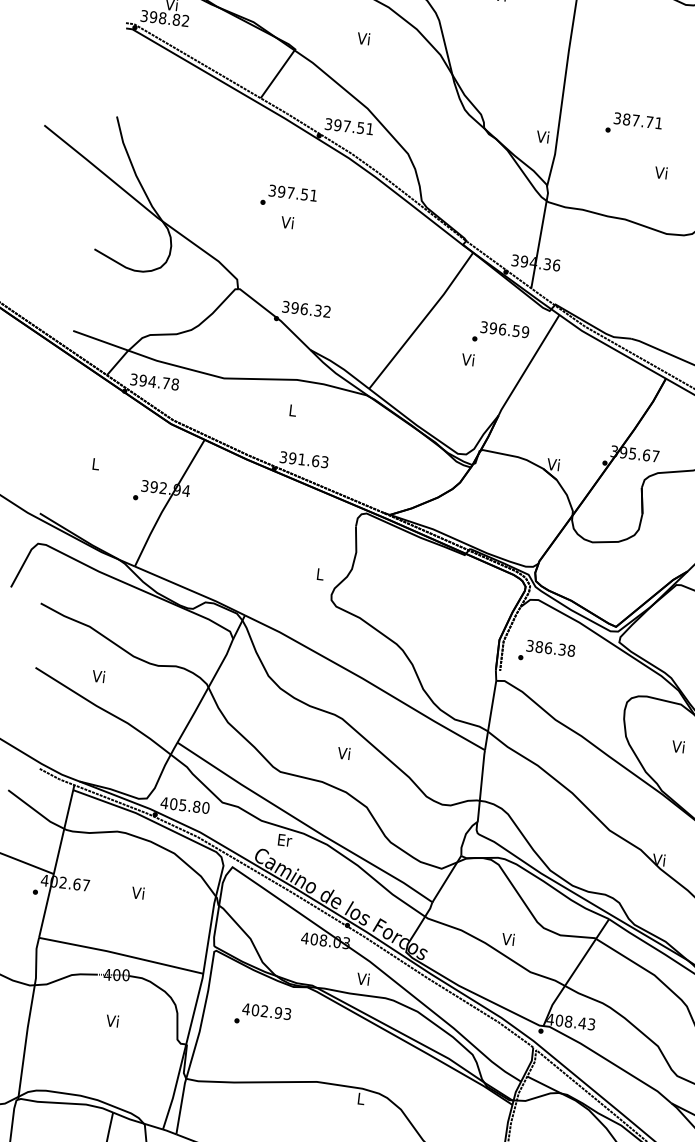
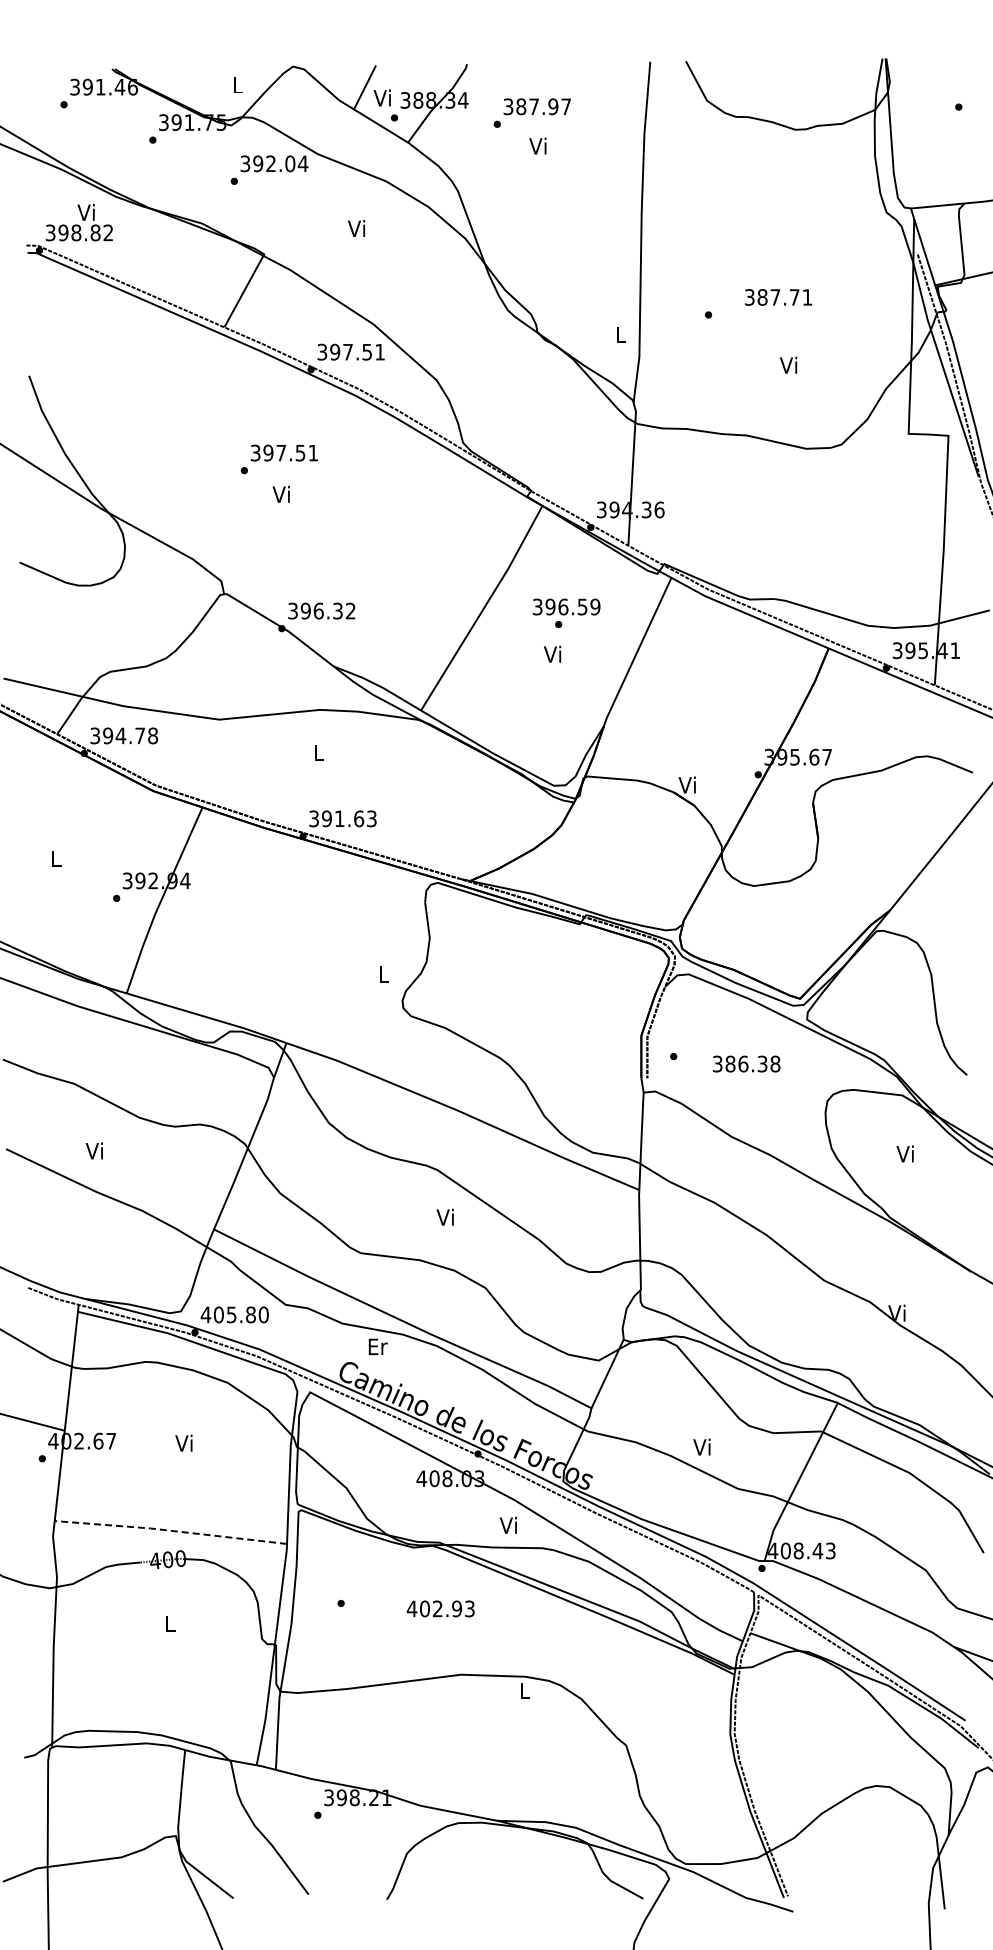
text: (638, 120) -> (778, 297), moved
text: (542, 136) -> (619, 334), Vi -> L
text: (504, 329) -> (566, 606), moved
text: (550, 648) -> (746, 1063), moved
line: (121, 954) -> (170, 1530), solid -> dashed
text: (266, 1011) -> (440, 1608), moved
text: (111, 1020) -> (168, 1623), Vi -> L

